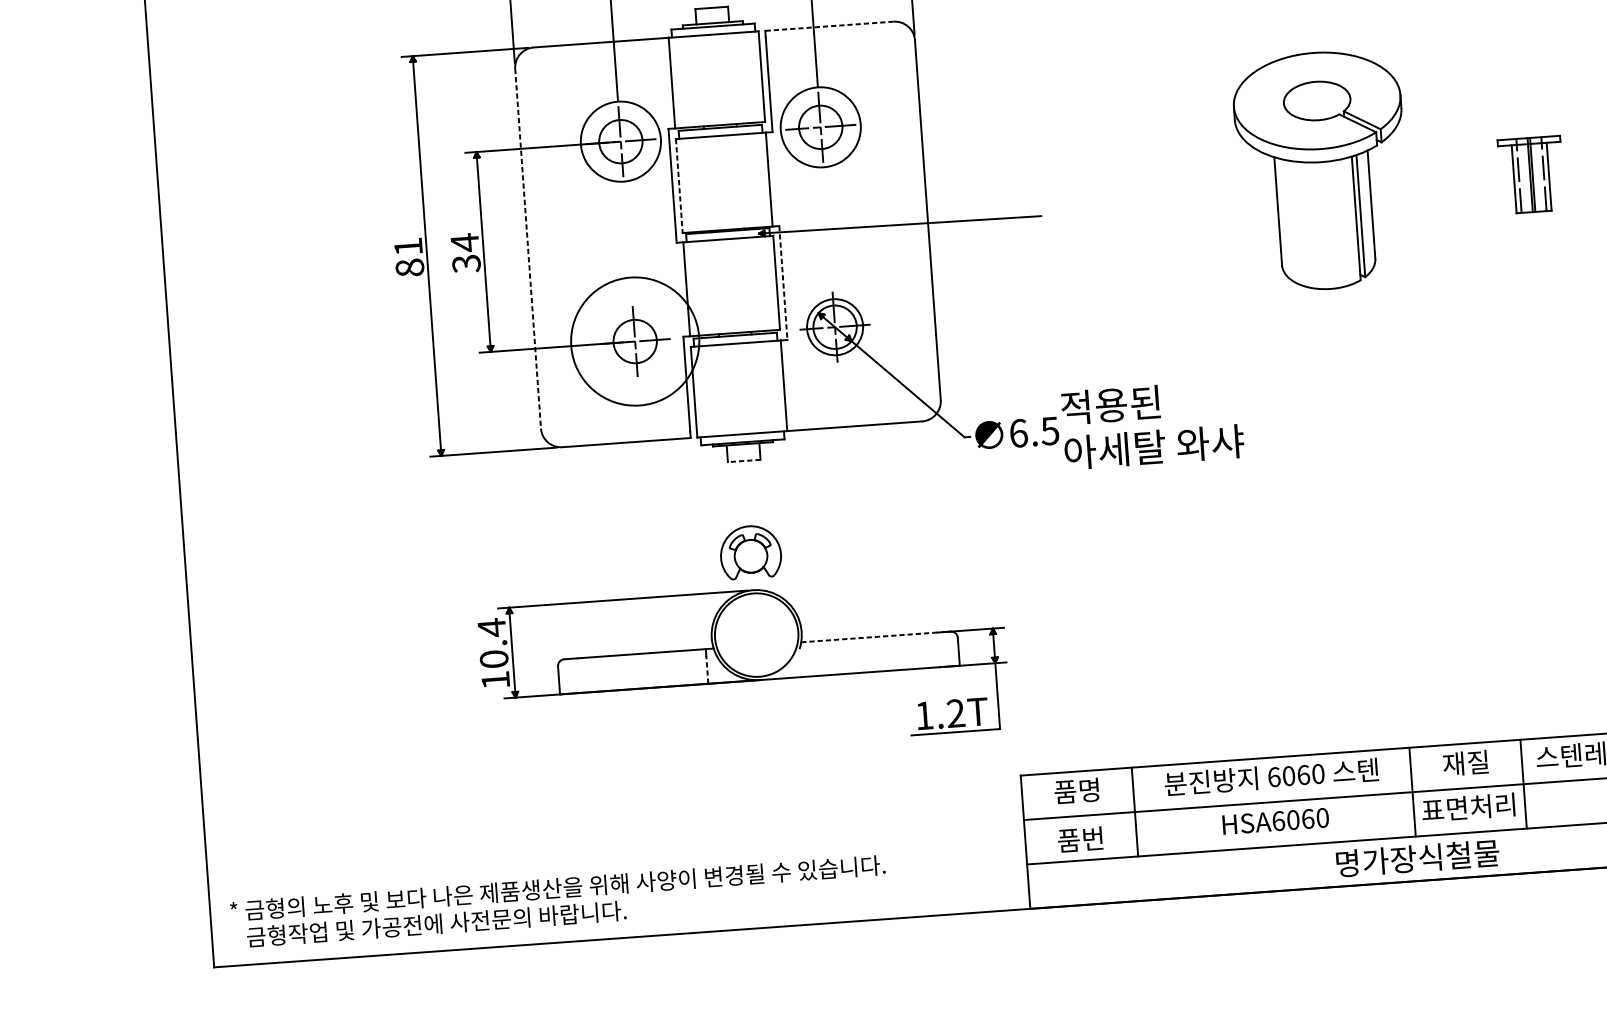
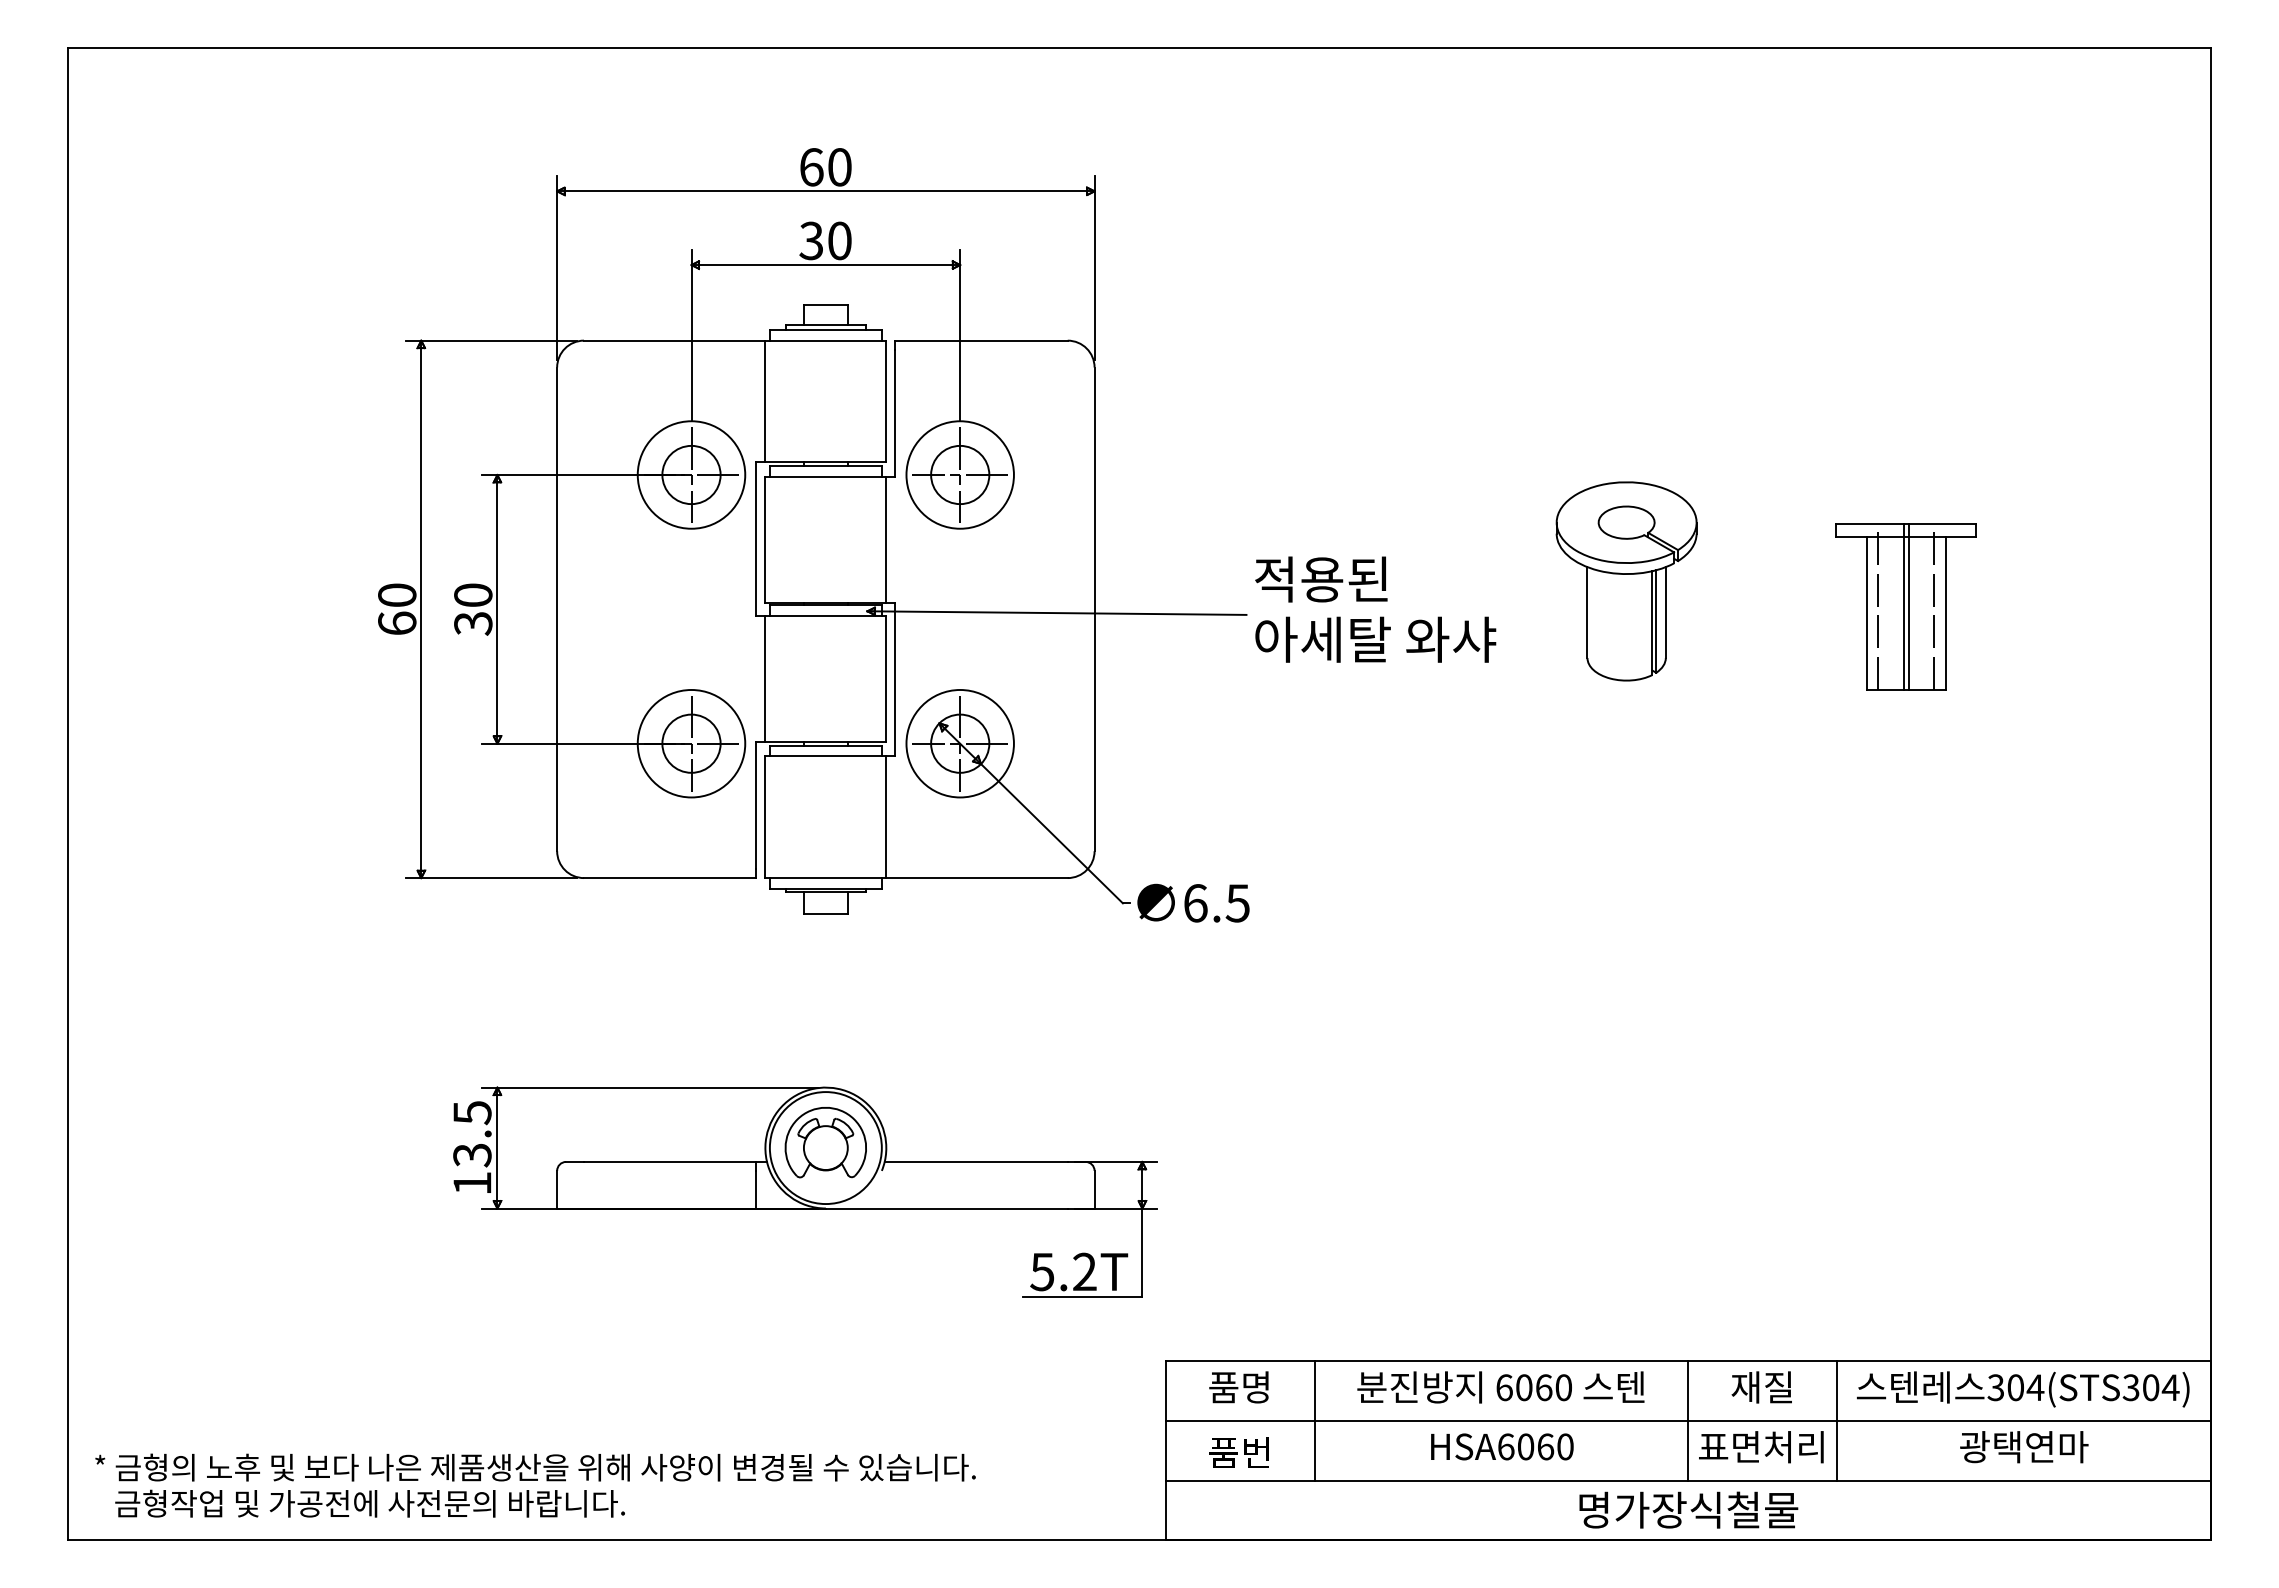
line: (829, 26) -> (981, 340), dashed -> solid
part: (1322, 171) -> (1626, 581), size x0.62
part: (1530, 174) -> (1905, 606), size x1.67
line: (679, 186) -> (765, 540), dashed -> solid
text: (465, 242) -> (473, 595), 34 -> 30
line: (528, 248) -> (557, 609), dashed -> solid
text: (409, 257) -> (397, 609), 81 -> 60
line: (783, 282) -> (895, 679), dashed -> solid
circle: (834, 327) -> (959, 743), size x1.43
circle: (635, 341) -> (691, 743), size x0.62
text: (1152, 424) -> (1375, 609), moved
line: (743, 460) -> (825, 913), dashed -> solid
part: (750, 552) -> (825, 1142), moved
line: (869, 637) -> (976, 1161), dashed -> solid
text: (493, 643) -> (472, 1133), 10.4 -> 13.5
line: (707, 669) -> (756, 1189), dashed -> solid
text: (924, 716) -> (1042, 1272), 1.2T -> 5.2T

